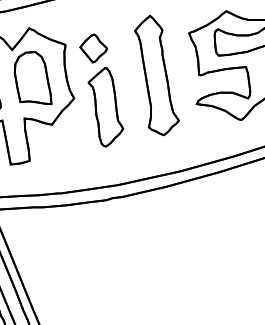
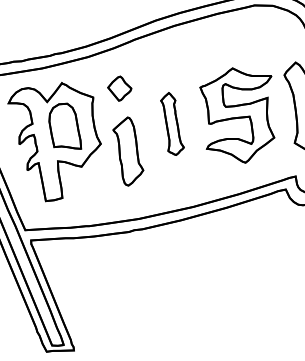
part: (93, 48) -> (119, 88), moved
part: (156, 74) -> (172, 123), size x0.6

